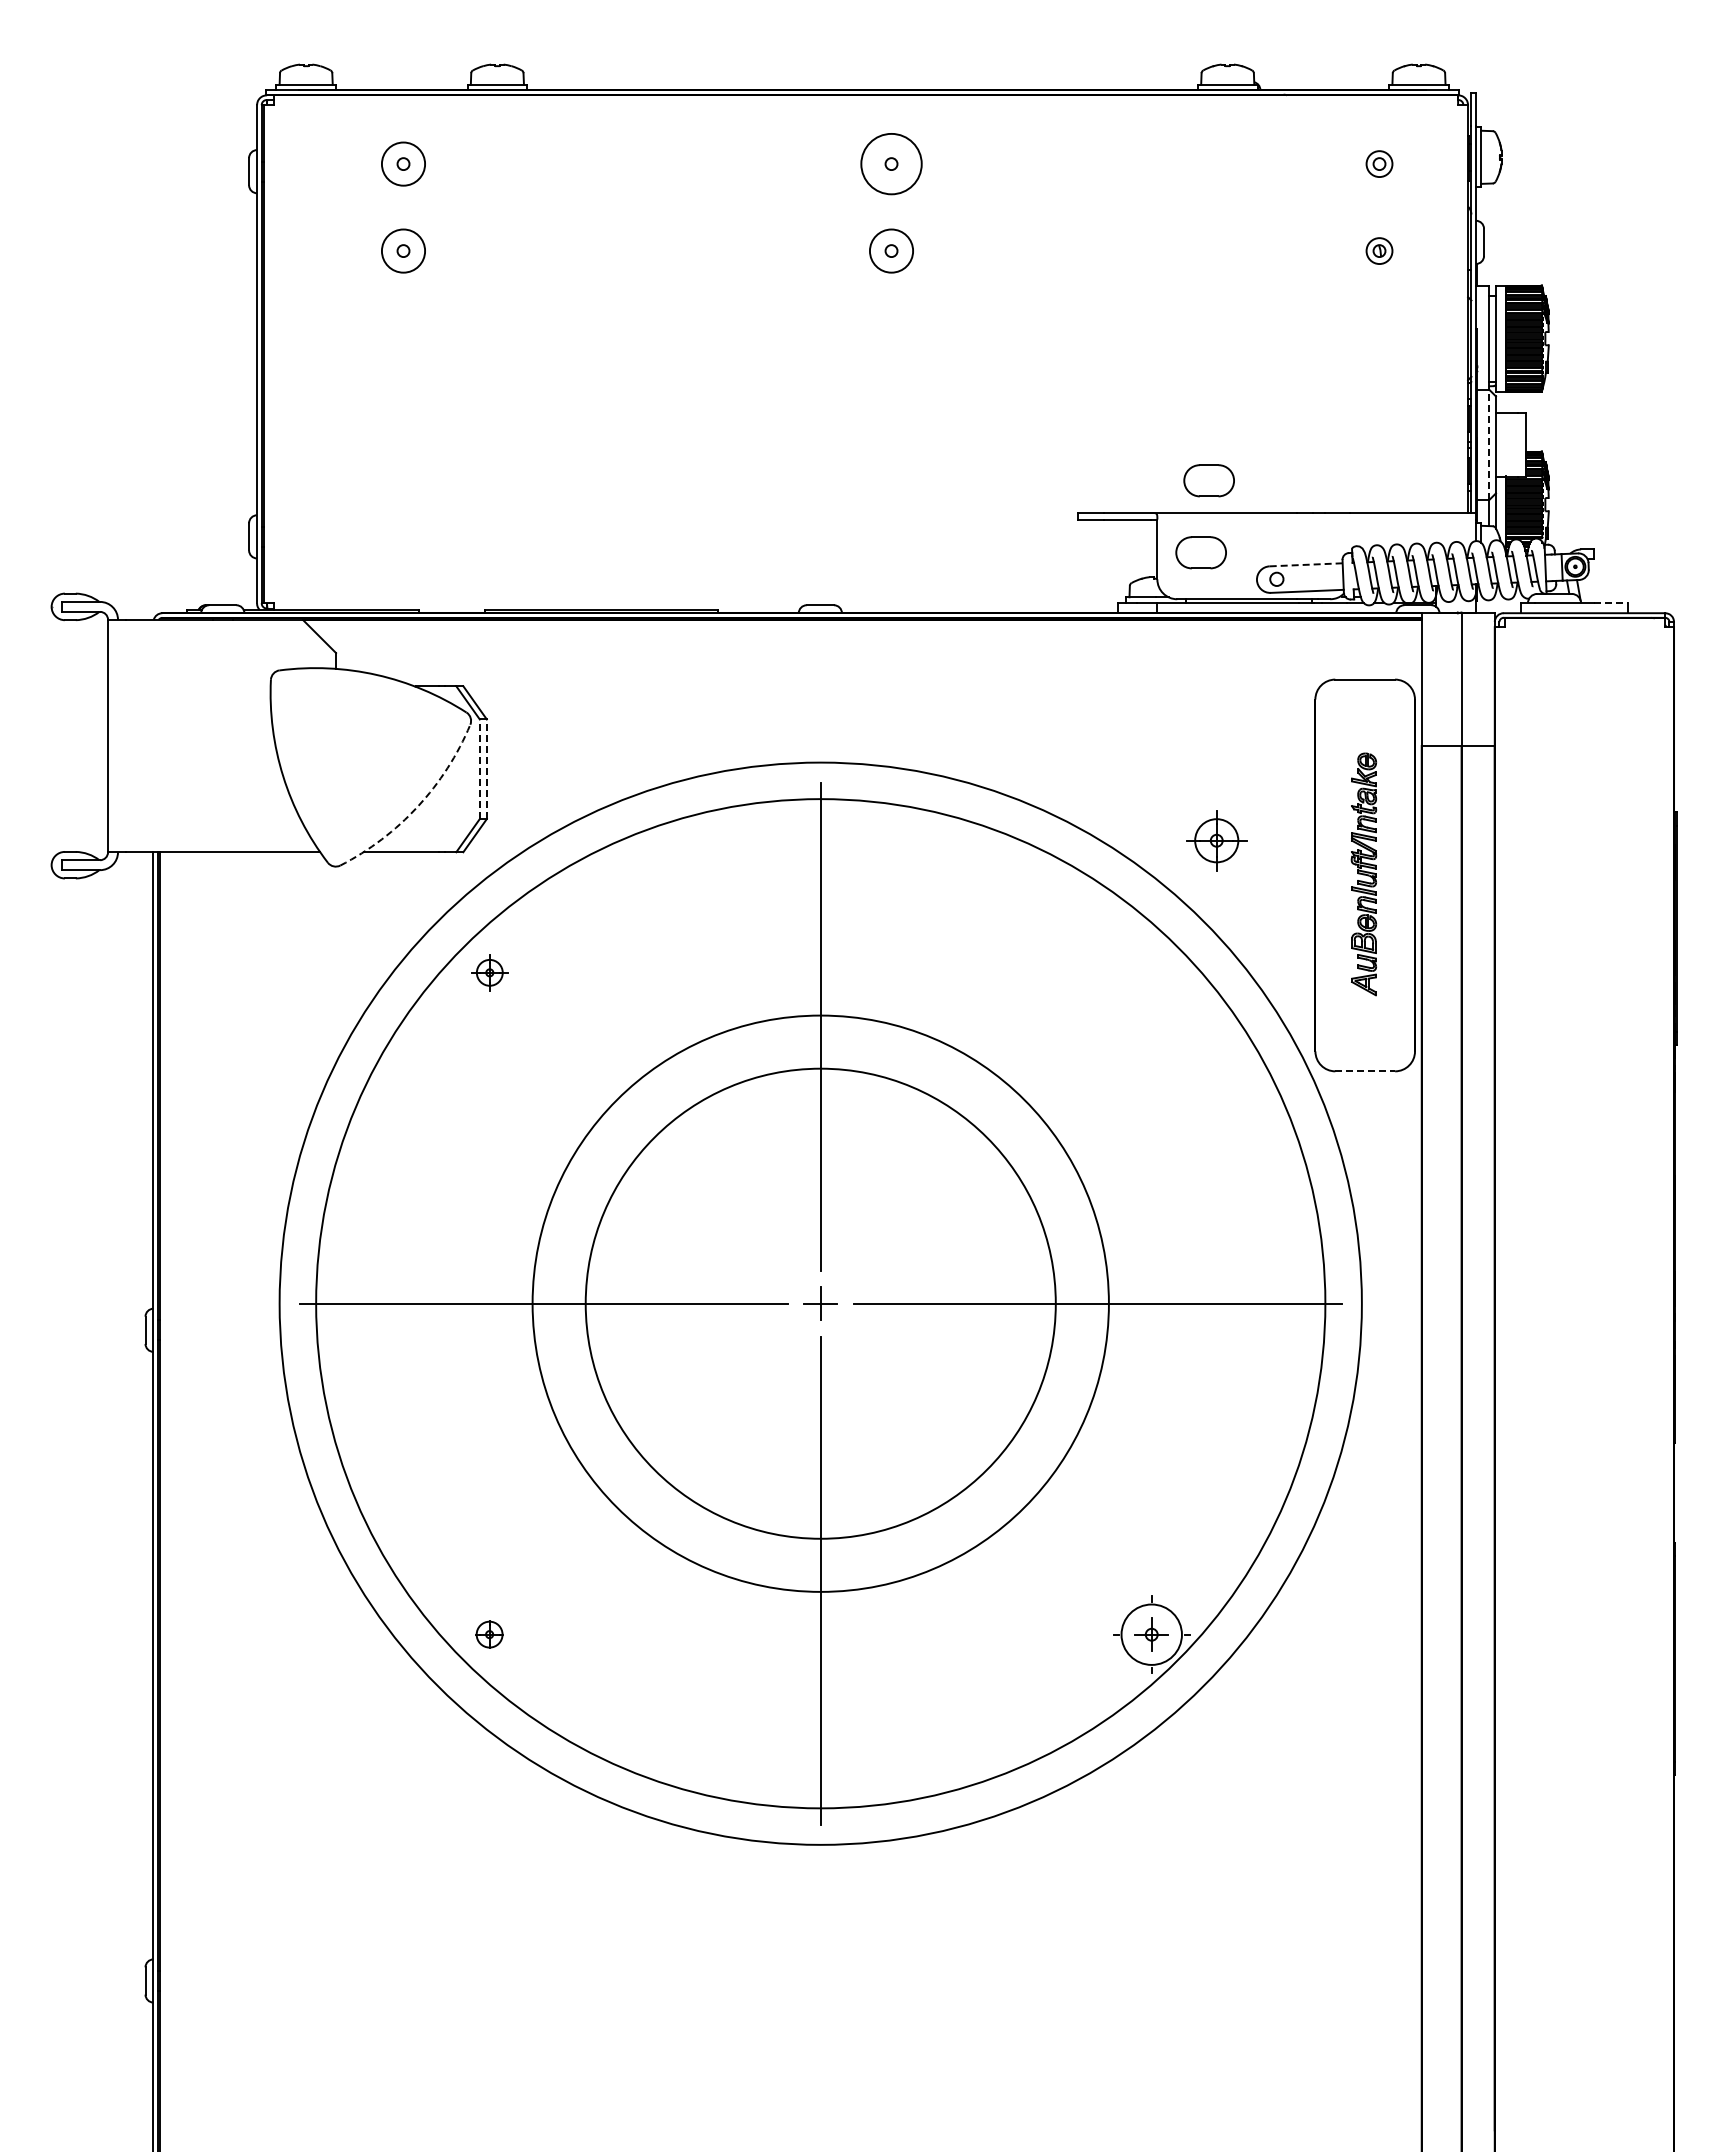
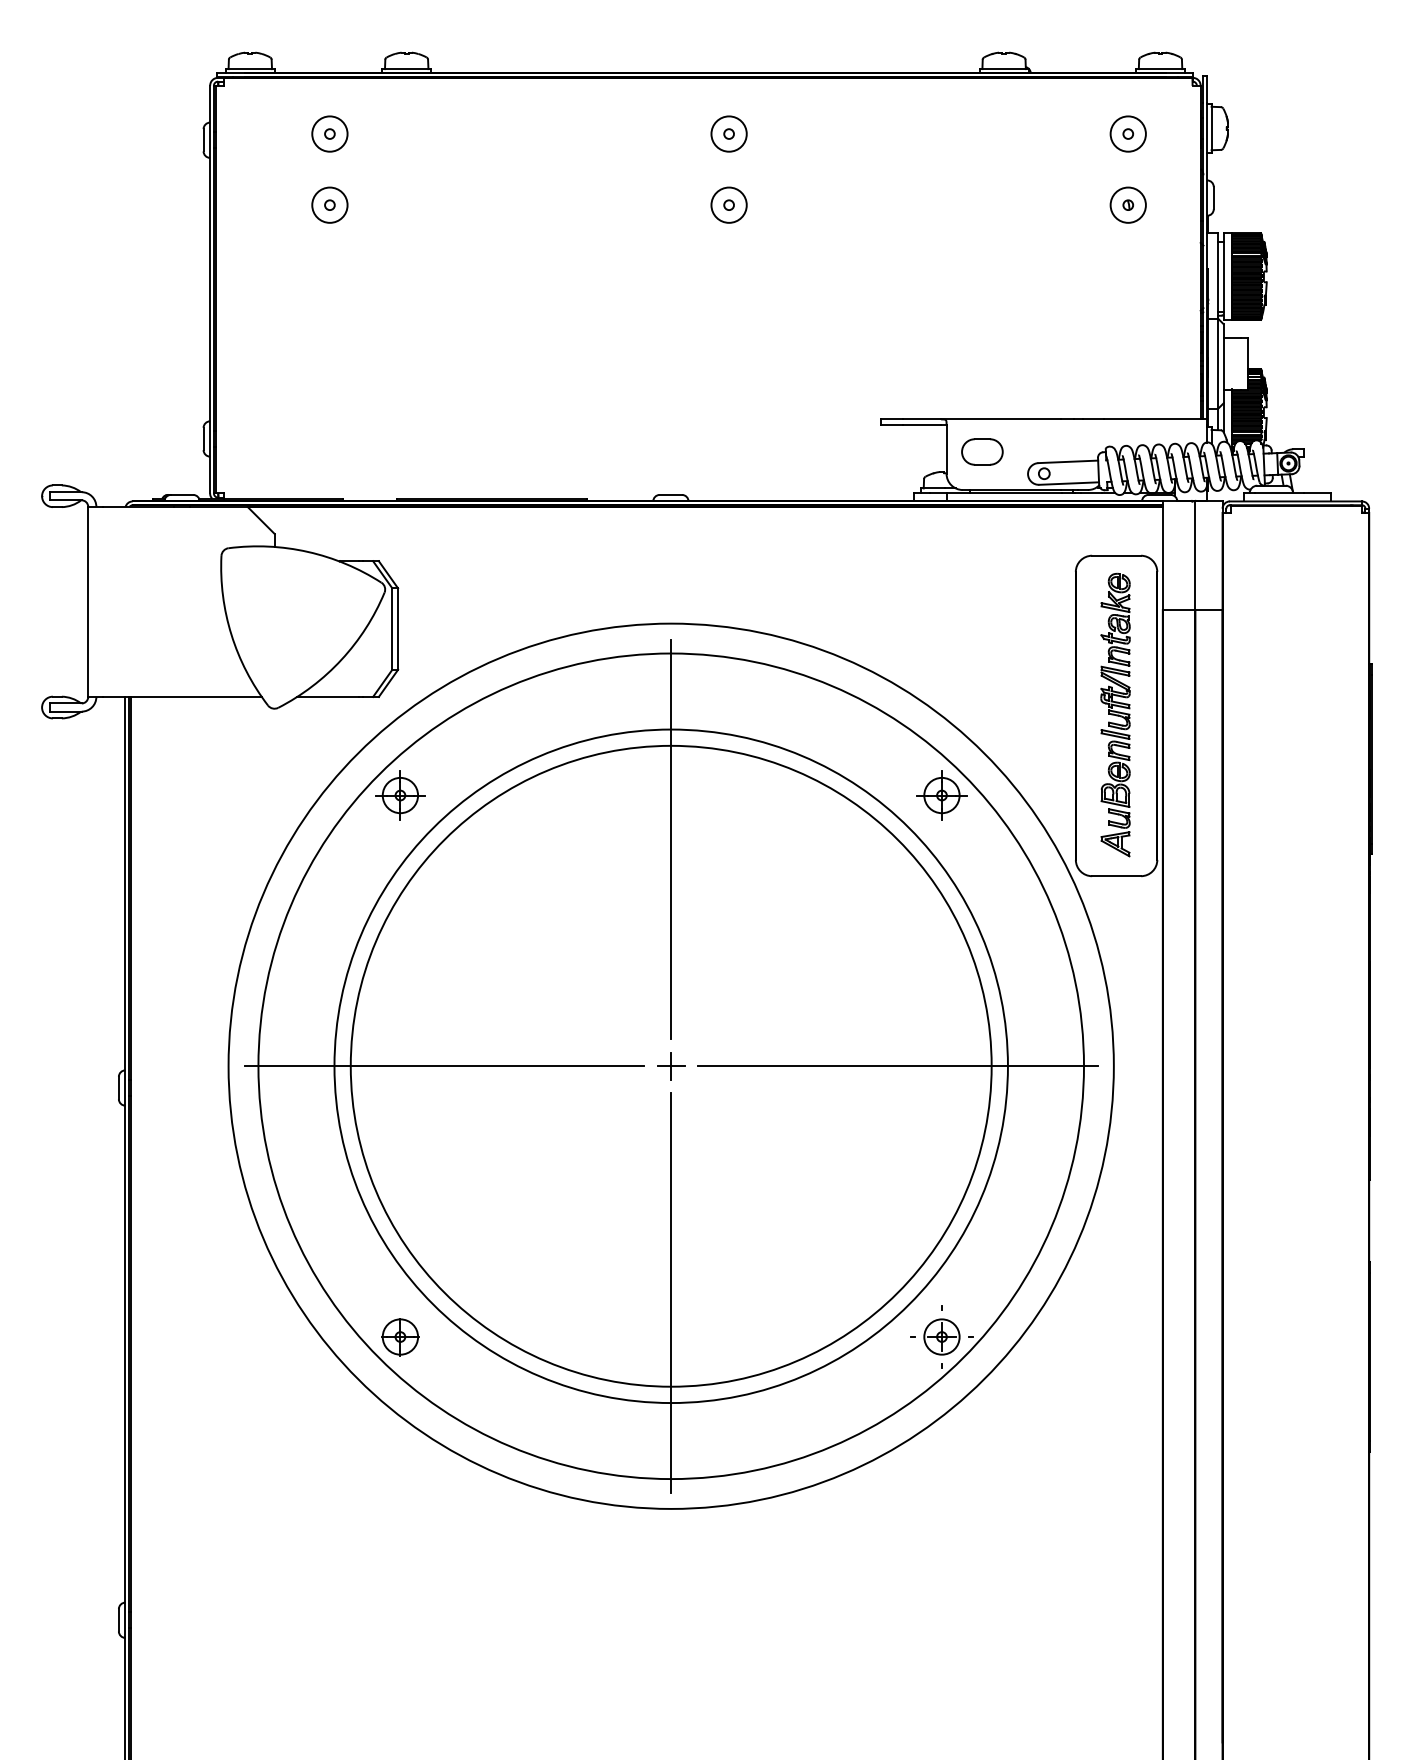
circle: (891, 163) -> (729, 133), size x0.71
circle: (1379, 163) -> (1128, 133), size x1.67
circle: (1379, 250) -> (1128, 204), size x1.67
line: (1489, 444) -> (1218, 363), dashed -> solid
part: (1208, 480) -> (988, 392), removed
line: (1306, 564) -> (1068, 461), dashed -> solid
line: (1610, 603) -> (1317, 493), dashed -> solid
line: (479, 769) -> (392, 629), dashed -> solid
line: (486, 769) -> (397, 629), dashed -> solid
arc: (417, 806) -> (341, 659), dashed -> solid
part: (1216, 840) -> (941, 795), moved
part: (1363, 874) -> (1115, 715), size x1.43
part: (489, 972) -> (400, 795), size x1.67
line: (1365, 1071) -> (1116, 876), dashed -> solid
circle: (820, 1303) -> (671, 1066), size x1.43
circle: (820, 1303) -> (671, 1066), size x1.67
part: (489, 1634) -> (400, 1336), size x1.67
circle: (1151, 1634) -> (941, 1336), size x0.71

